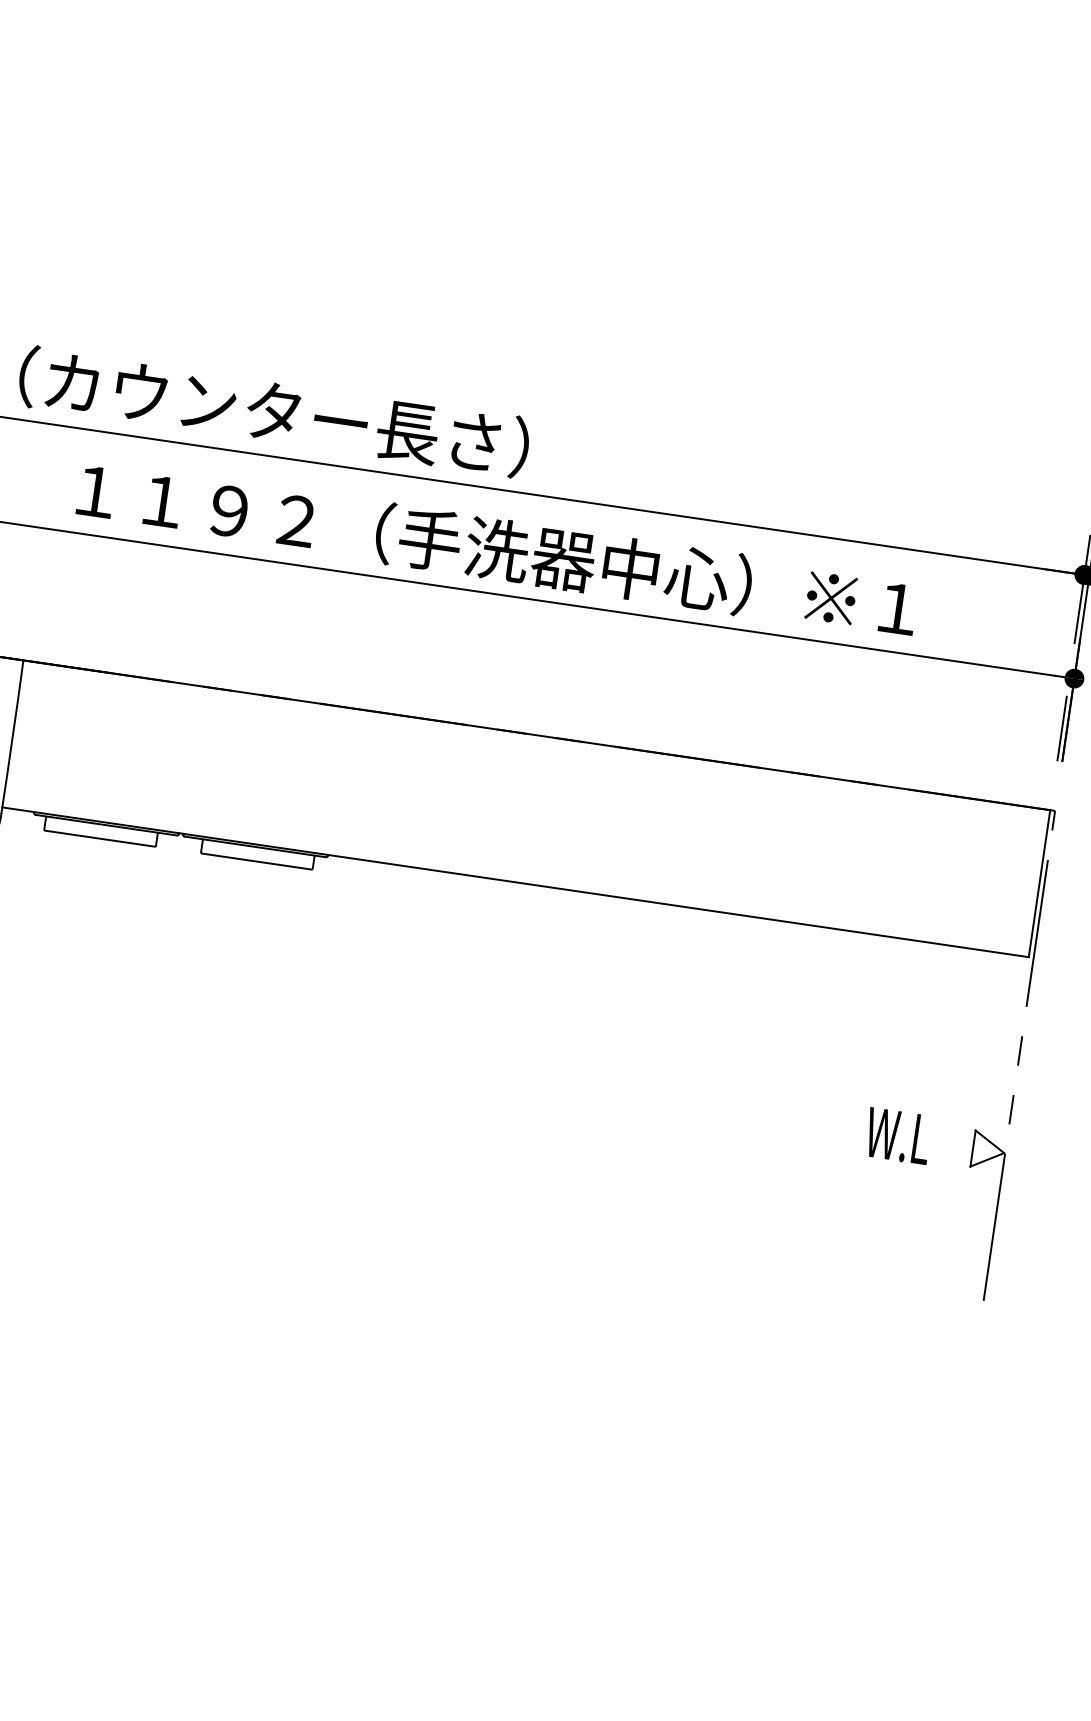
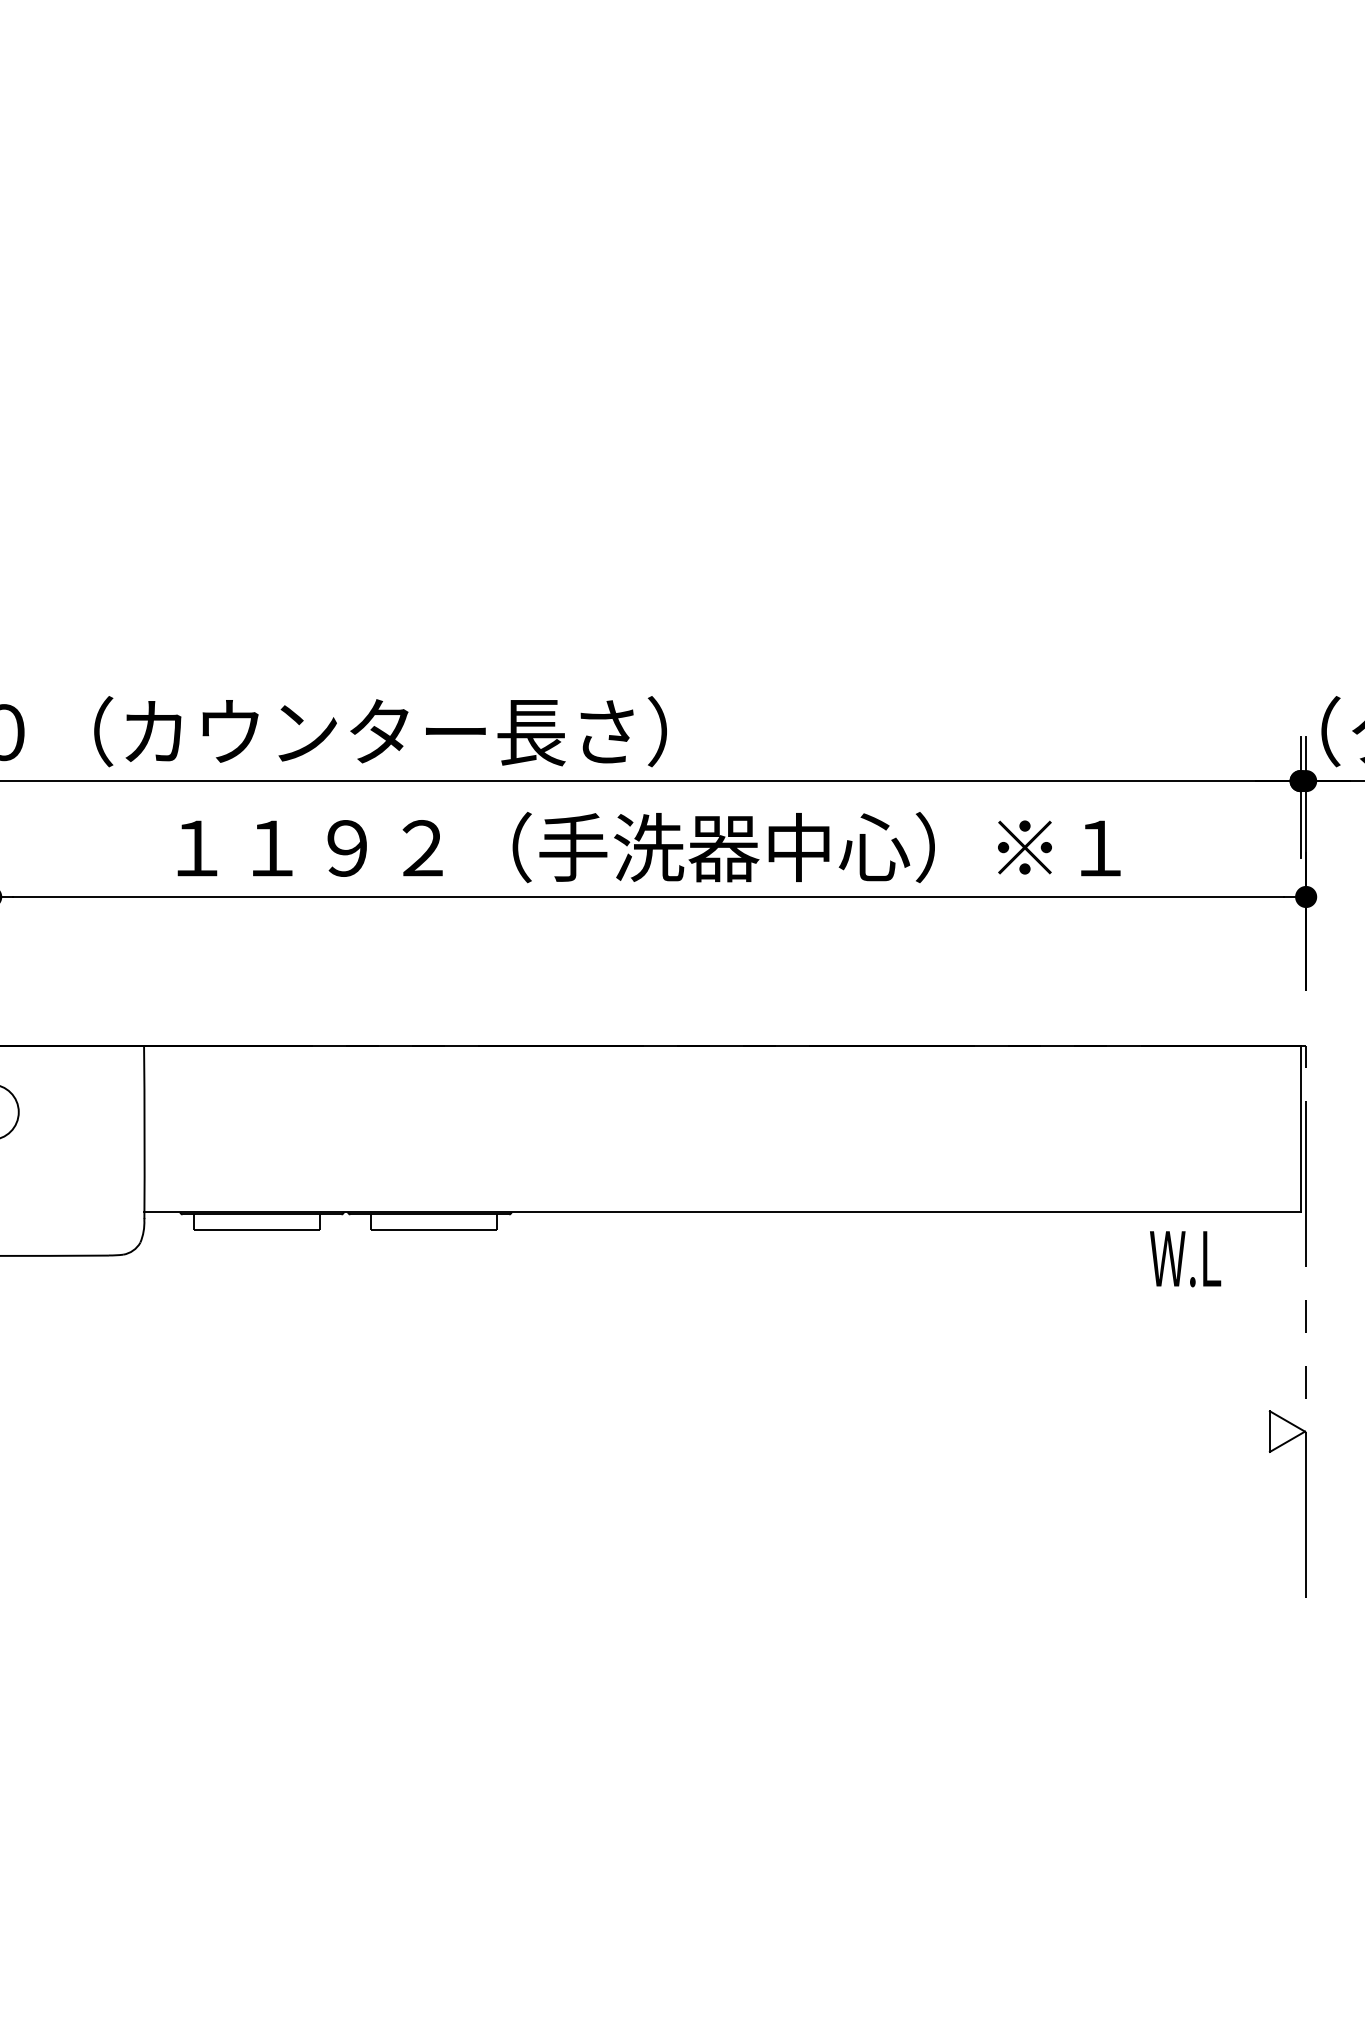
line: (1062, 728) -> (1300, 953), removed
text: (898, 1136) -> (1185, 1259), moved

